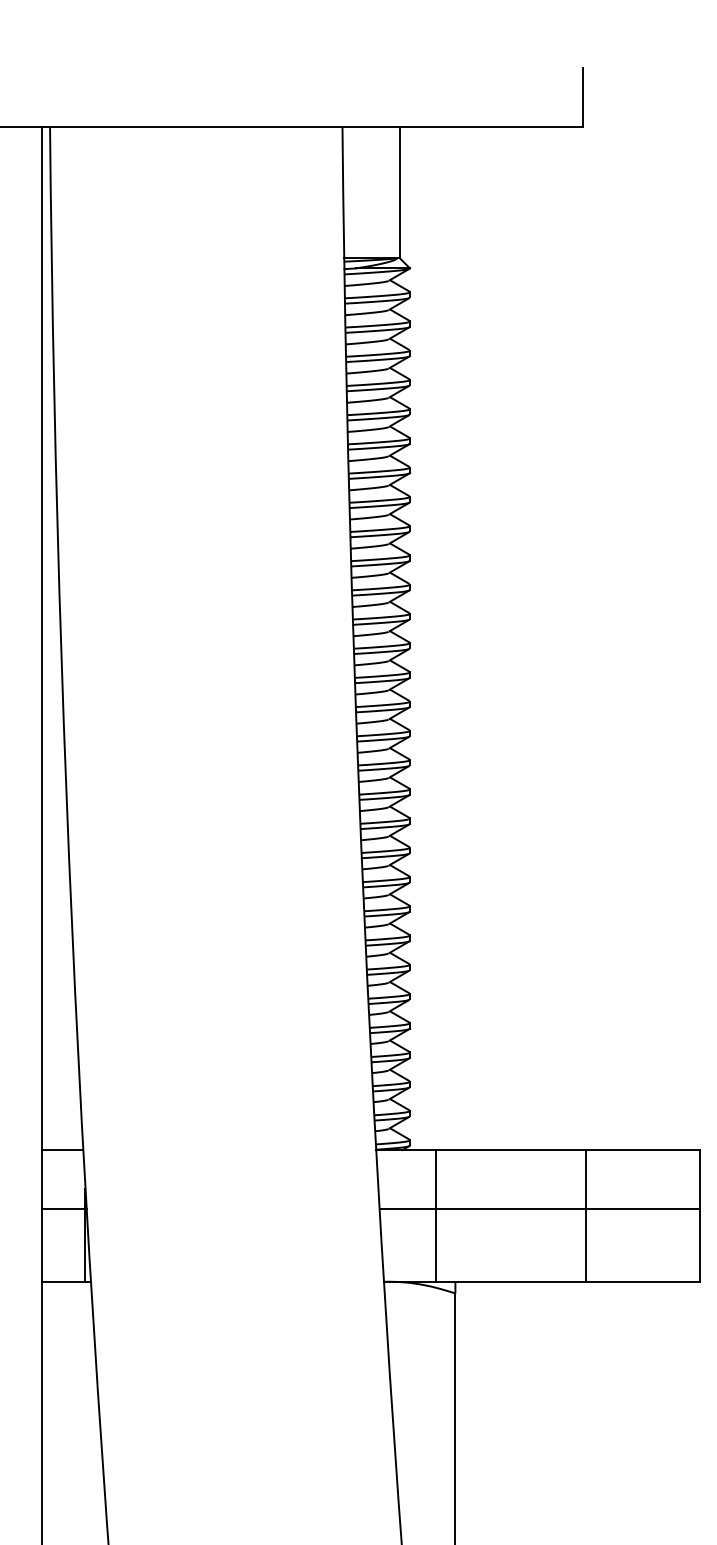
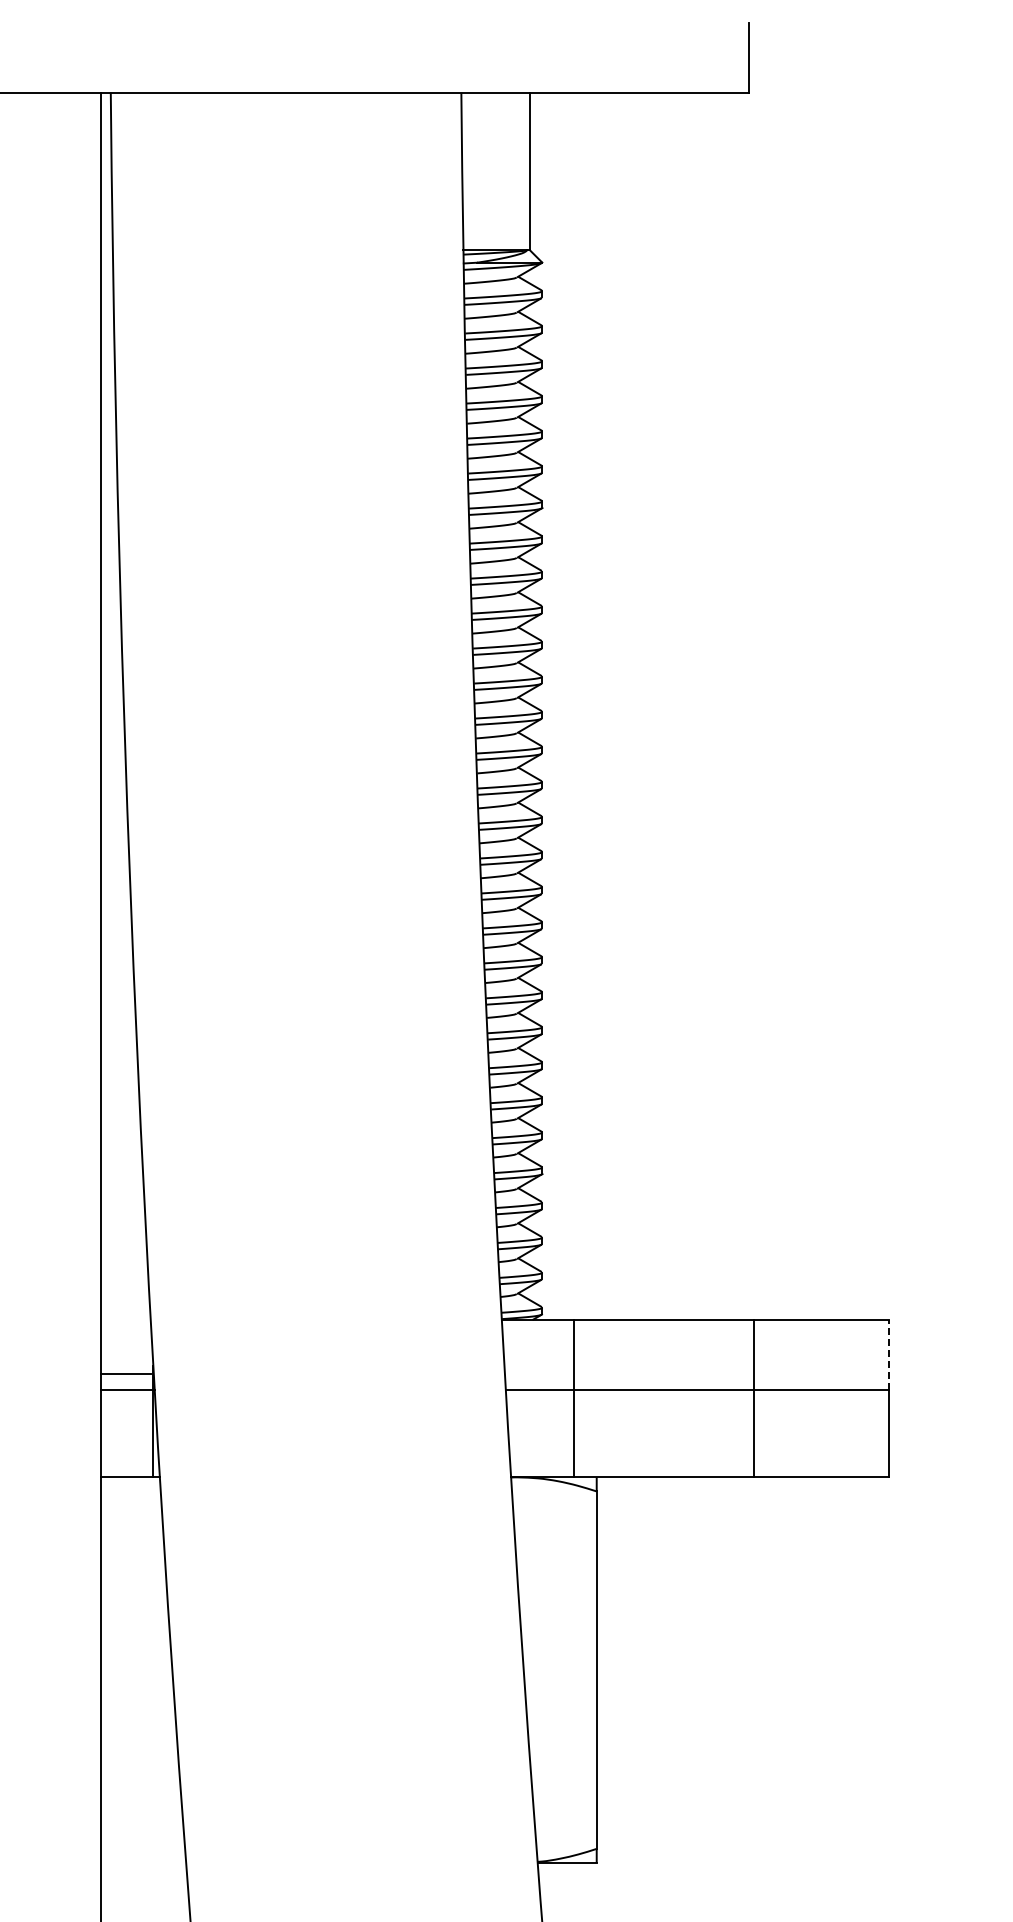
line: (62, 1150) -> (125, 1373), moved
line: (699, 1179) -> (889, 1354), solid -> dashed

